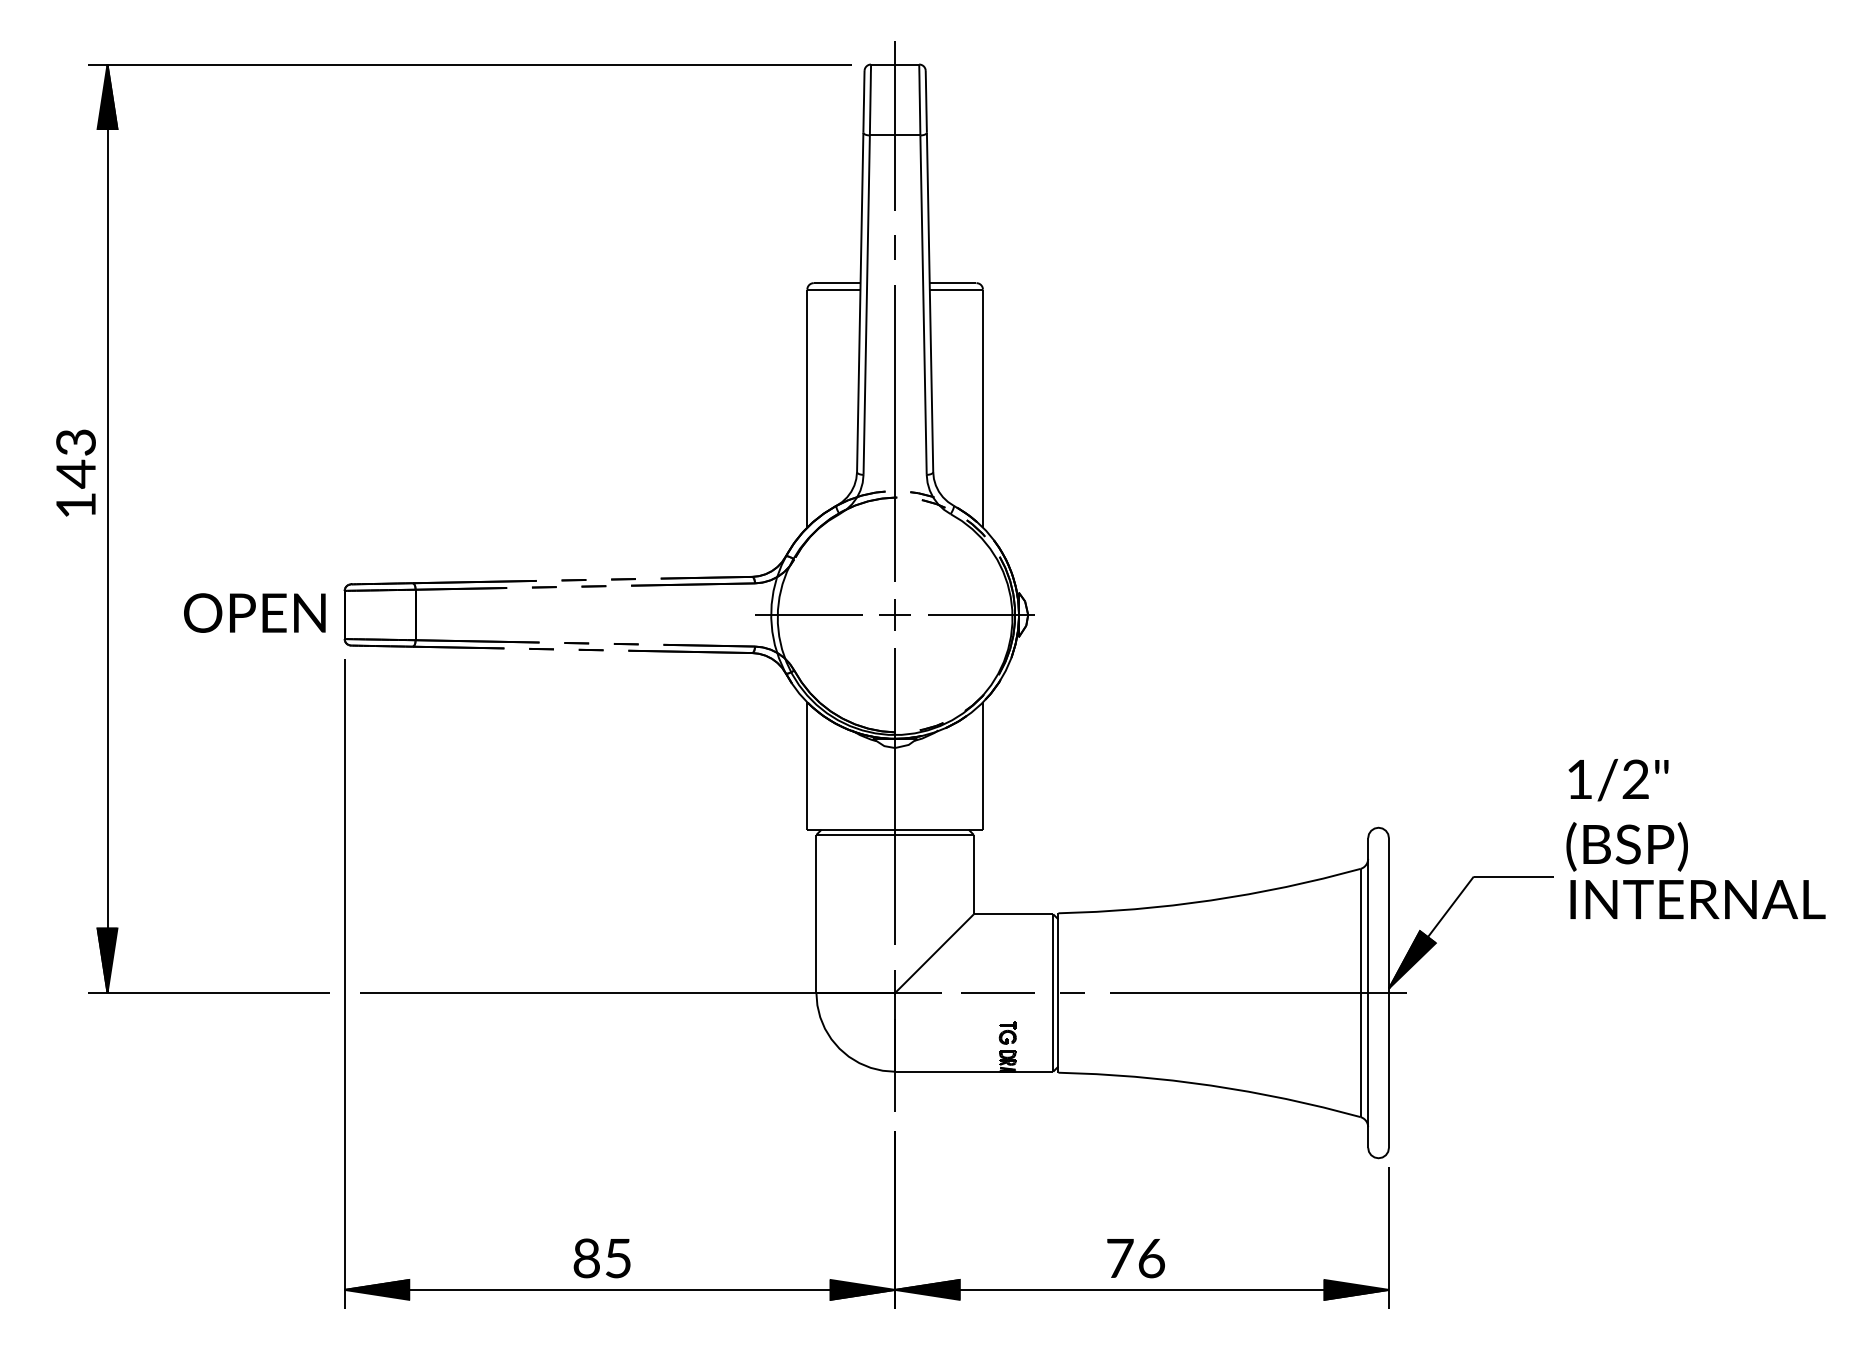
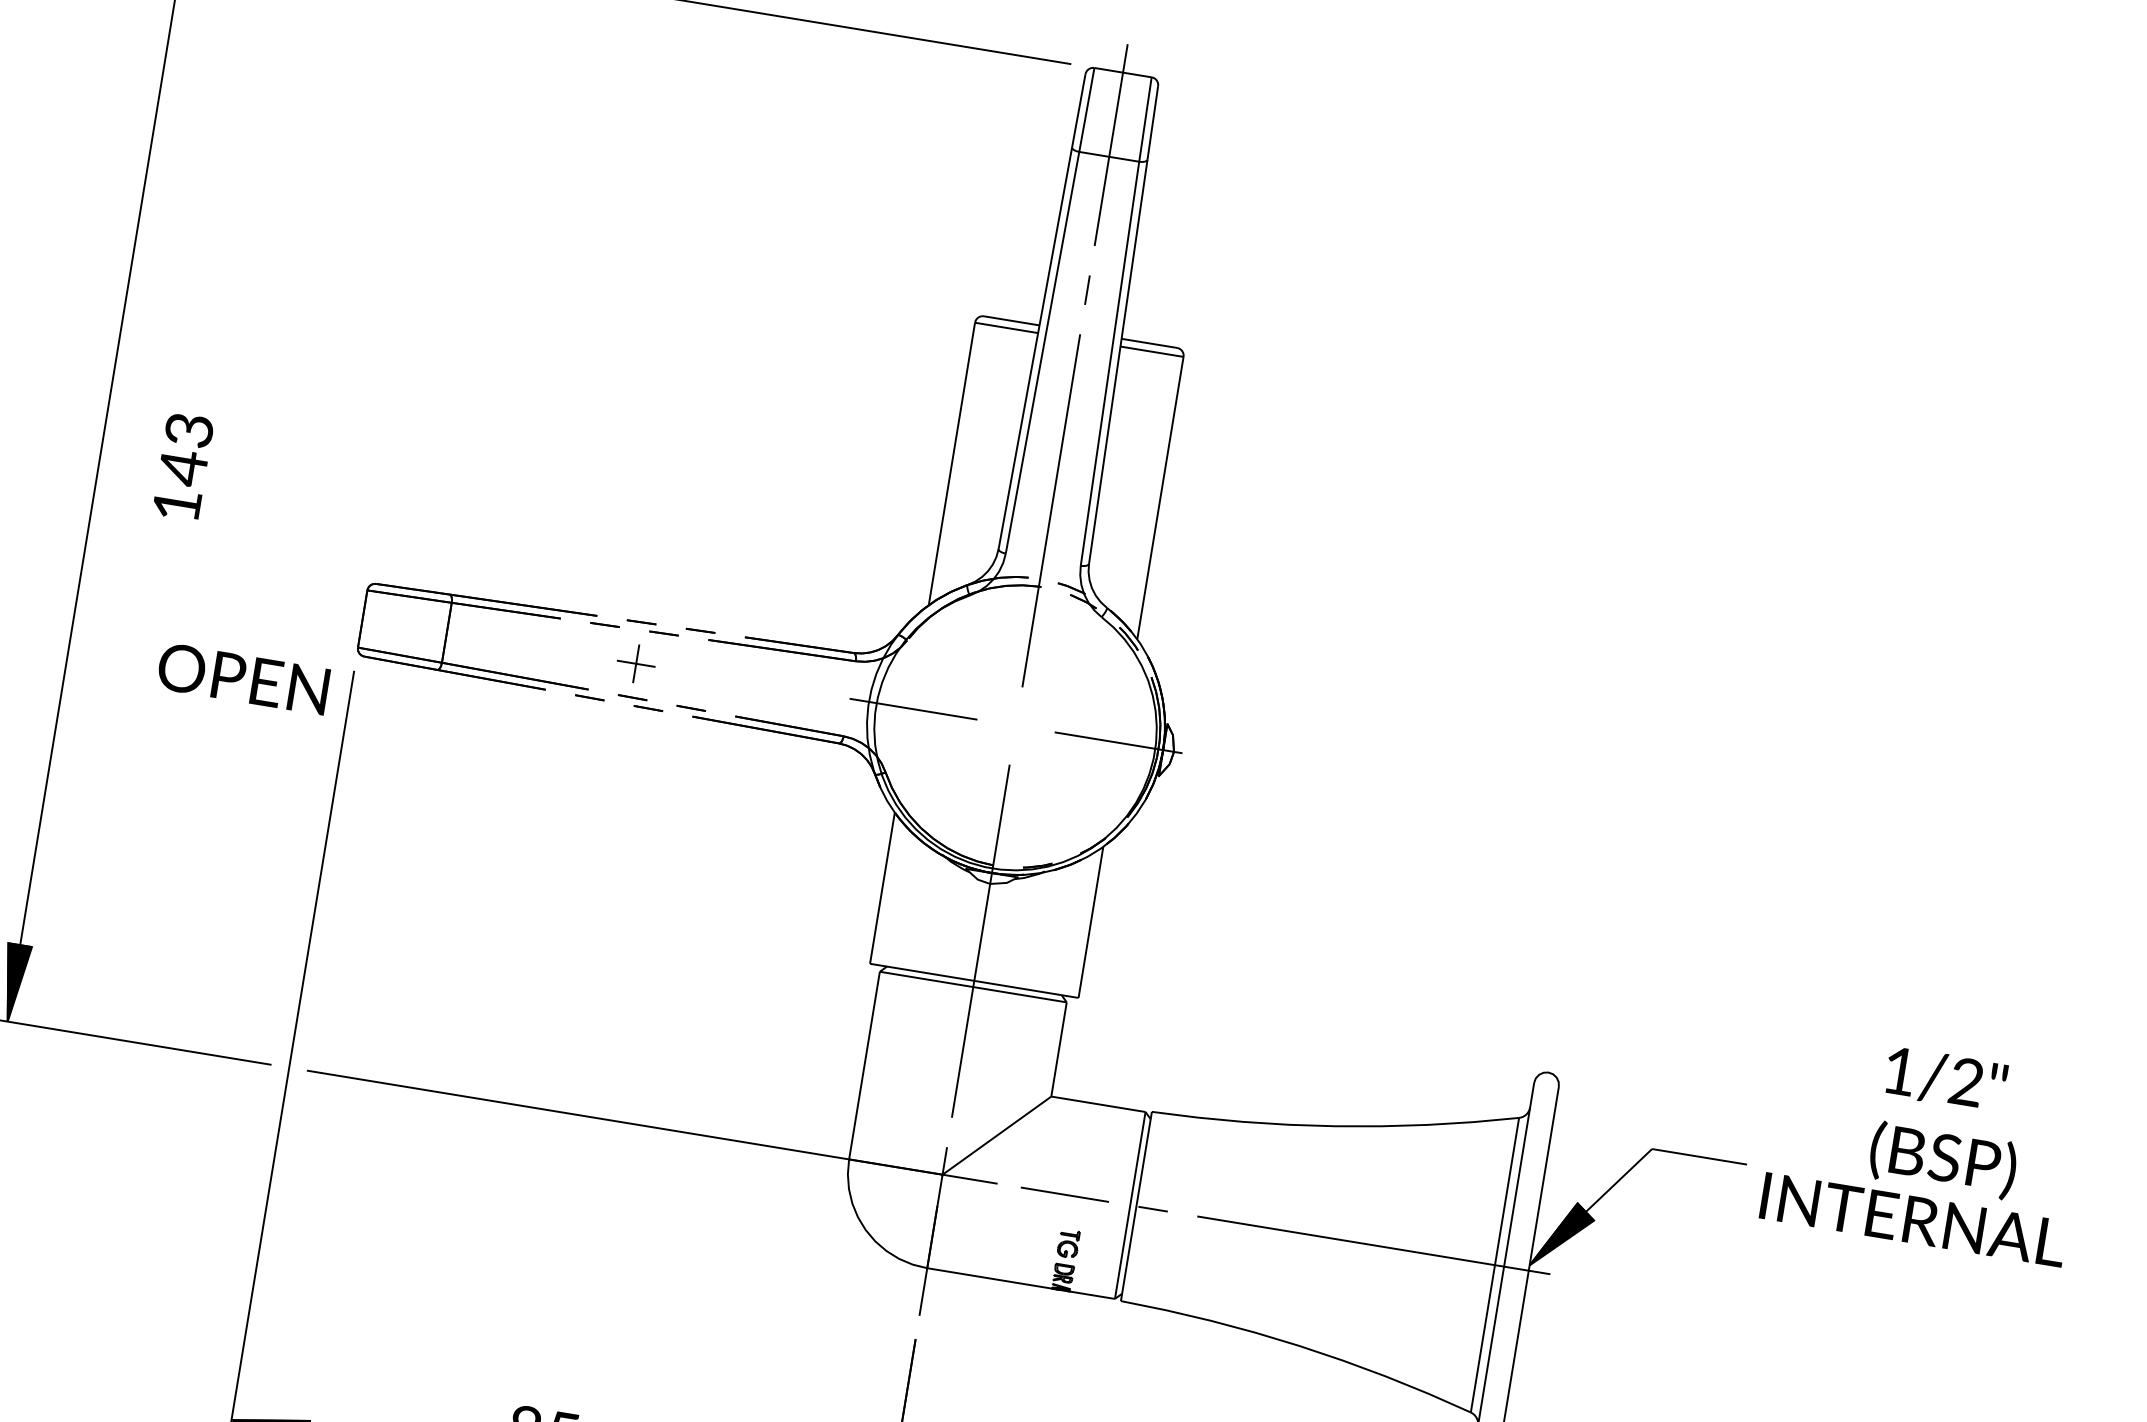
text: (75, 472) -> (182, 465), moved
text: (254, 612) -> (243, 678), moved
part: (894, 614) -> (635, 663), moved
text: (1626, 815) -> (1948, 1123), moved

